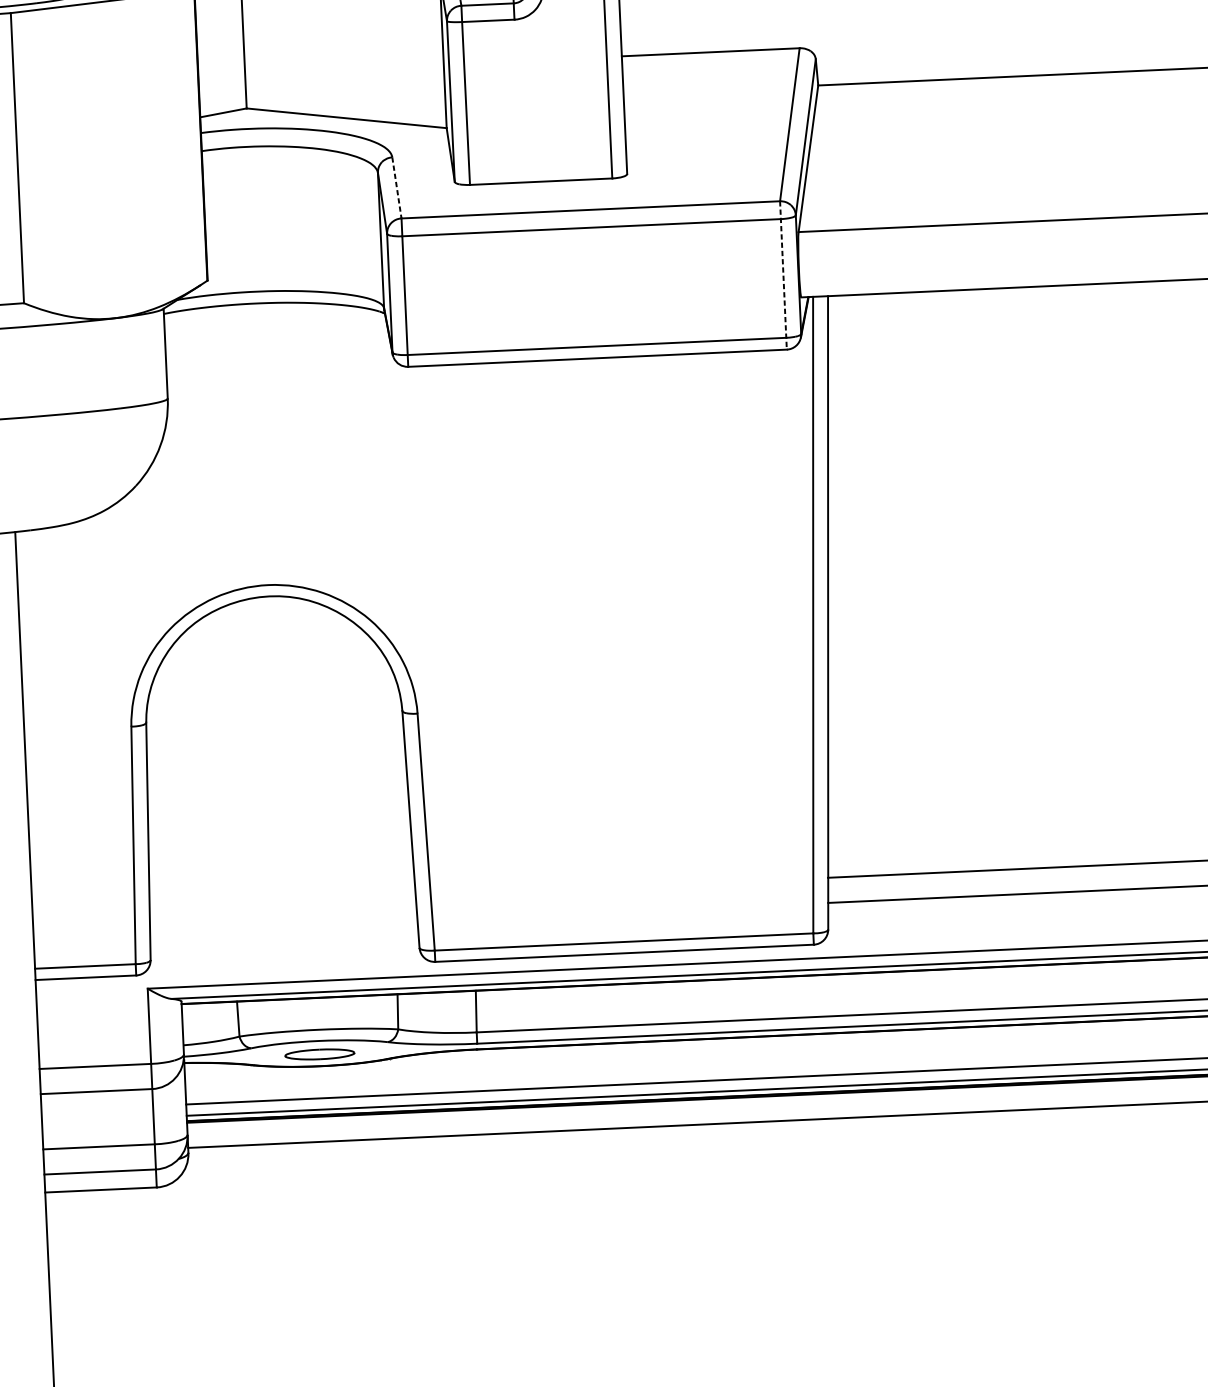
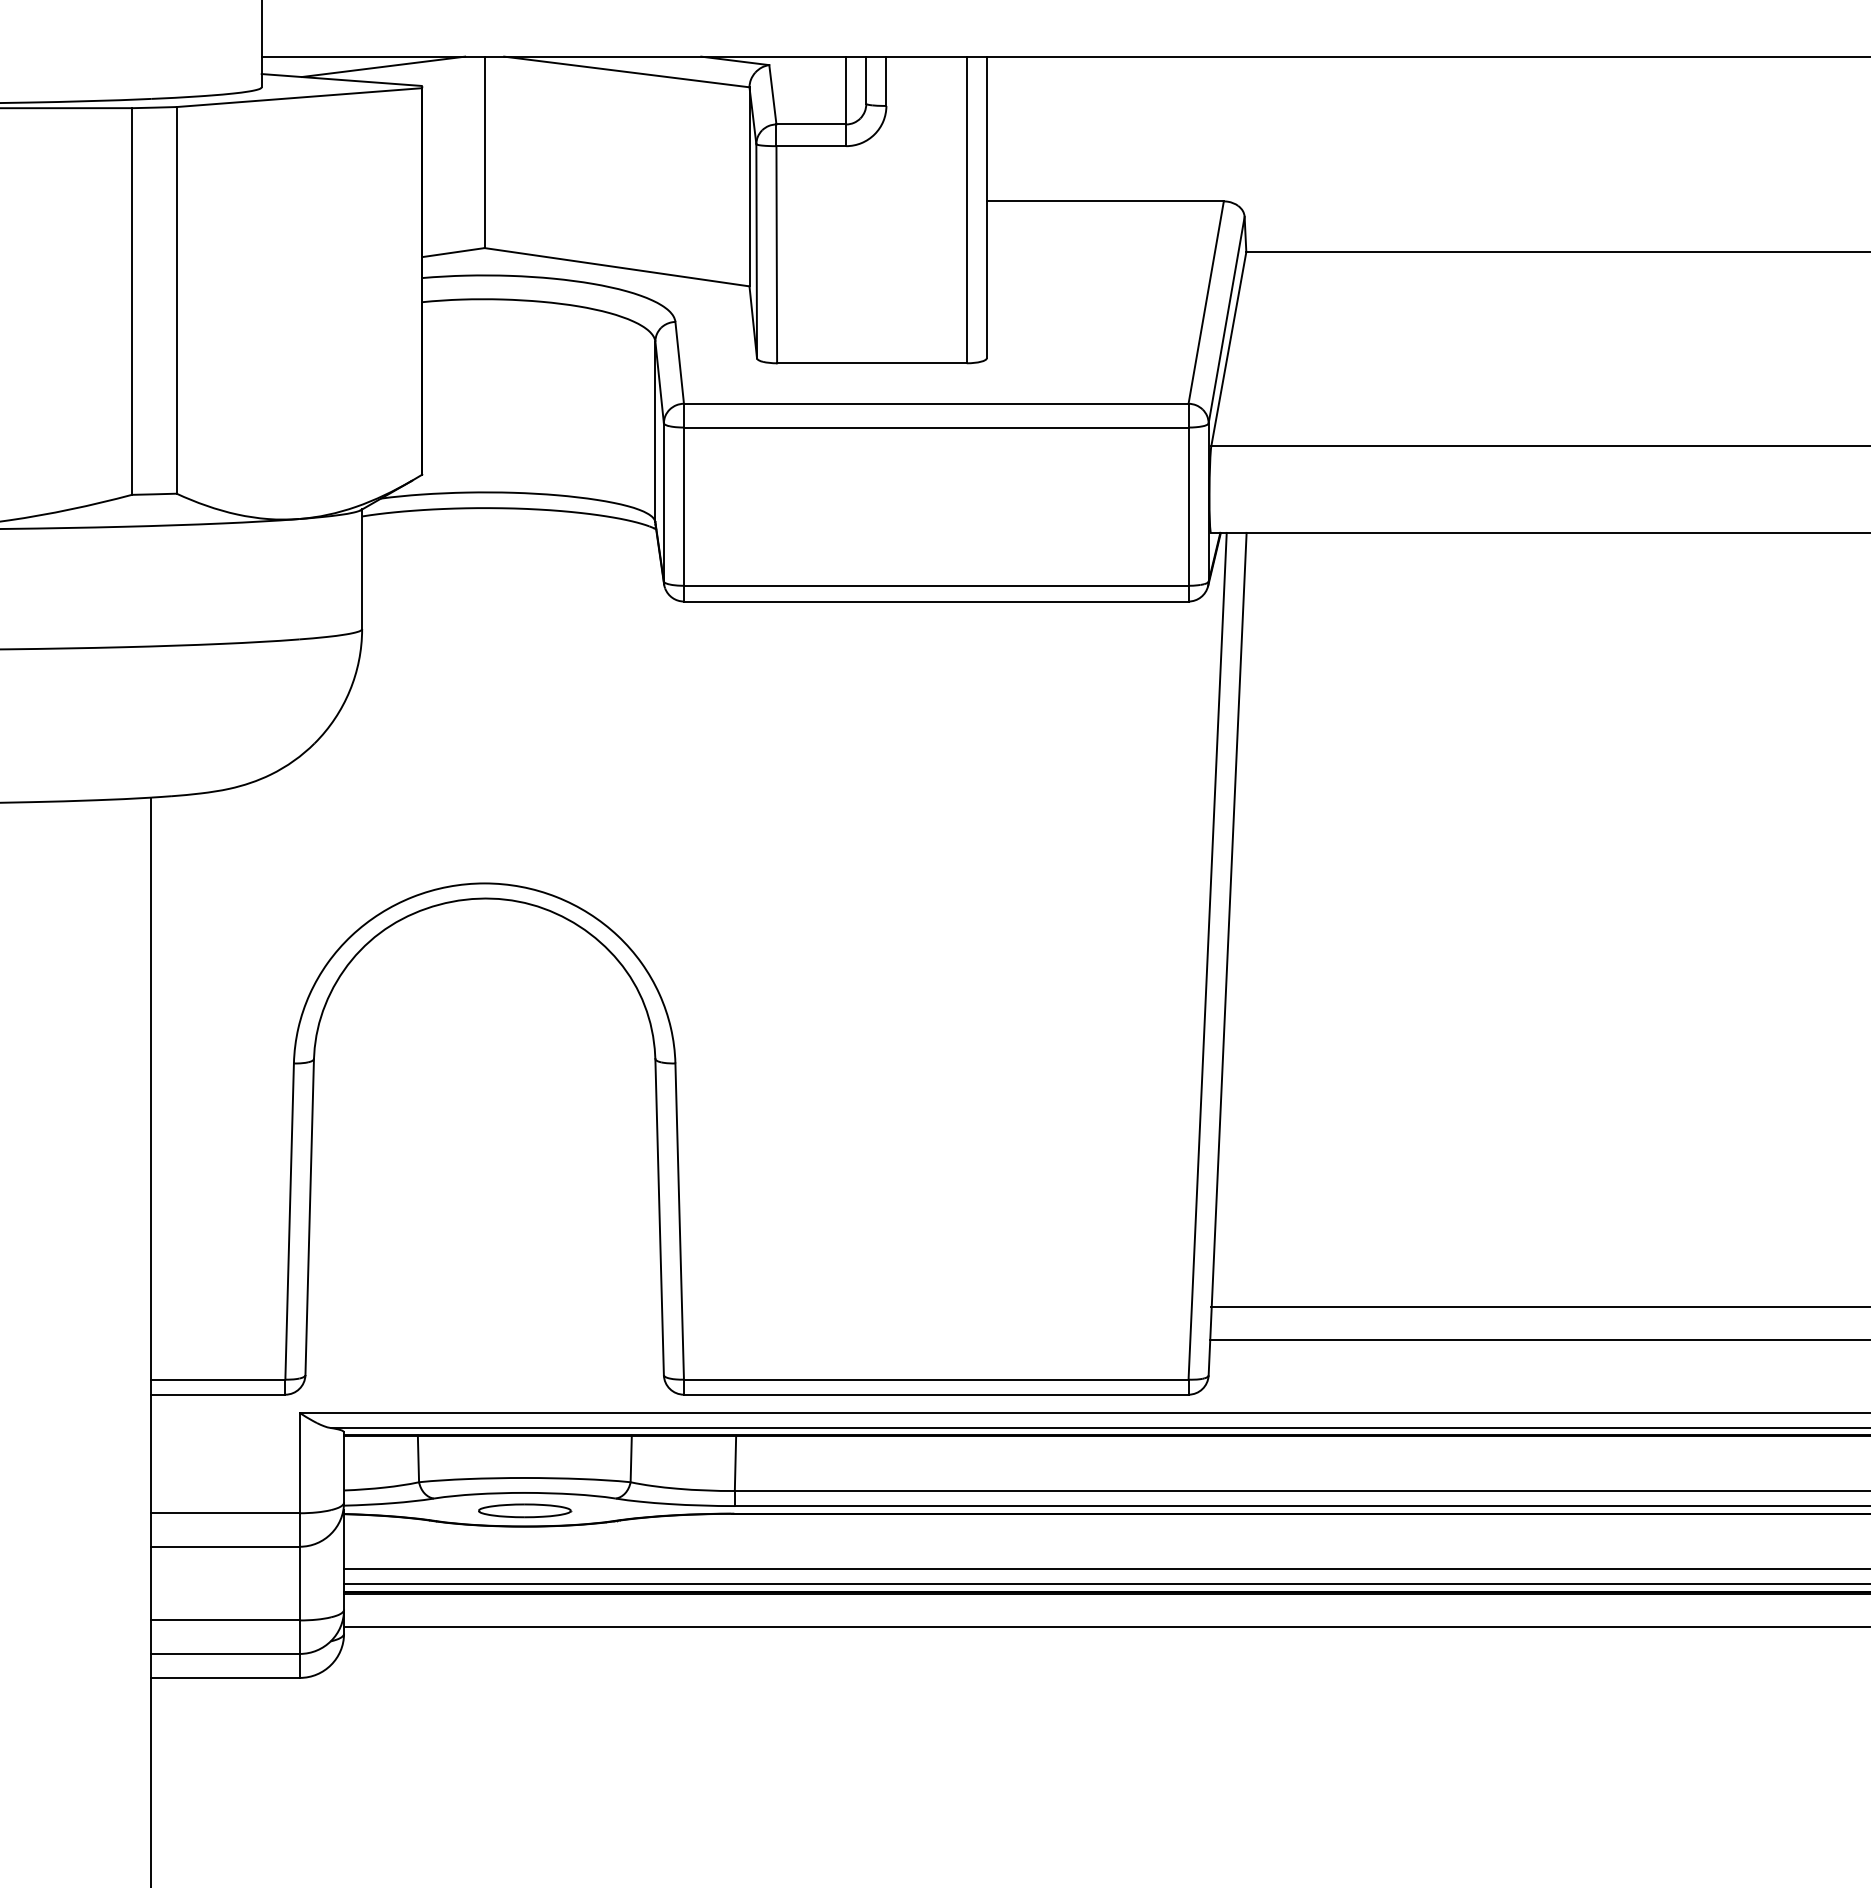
line: (396, 188) -> (679, 363), dashed -> solid
line: (783, 275) -> (1188, 502), dashed -> solid

